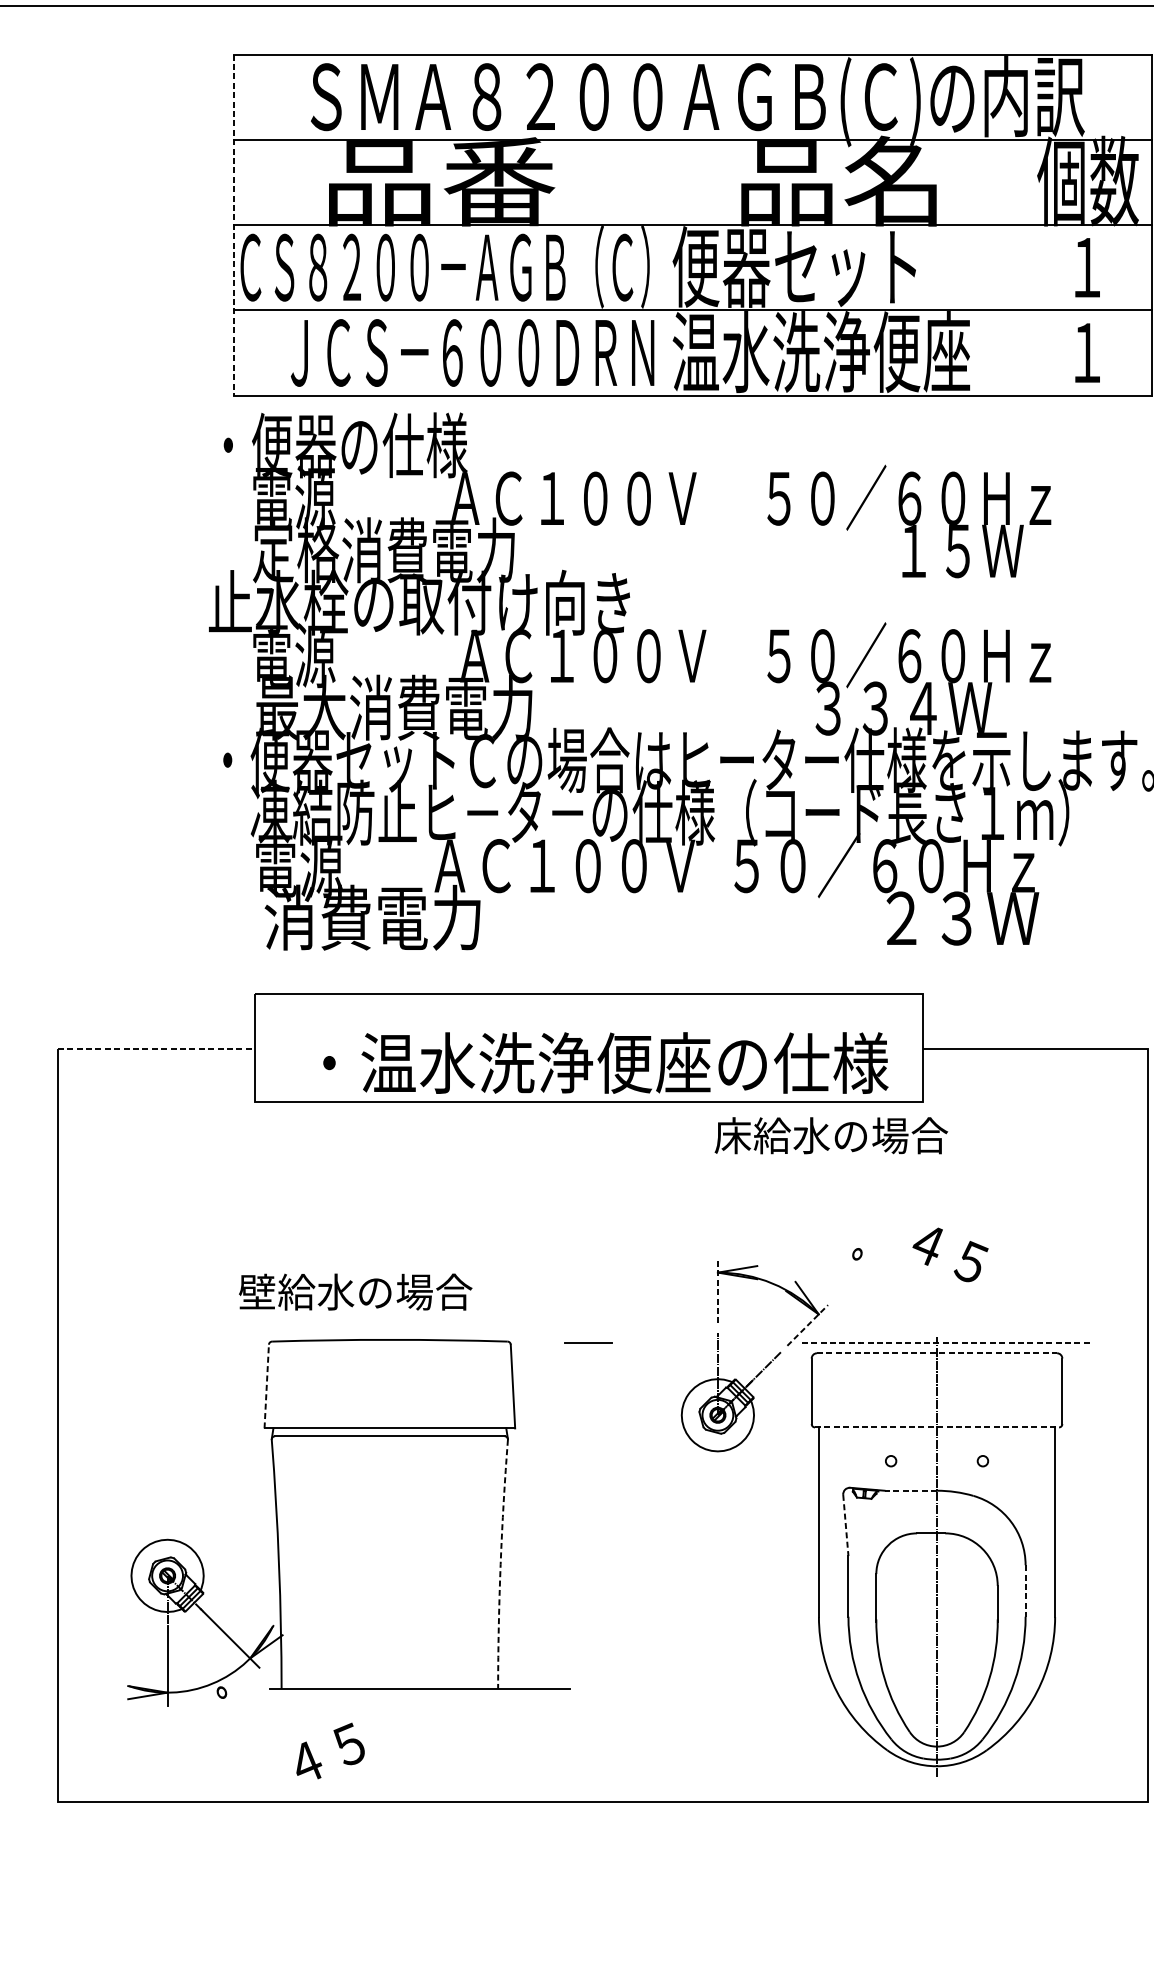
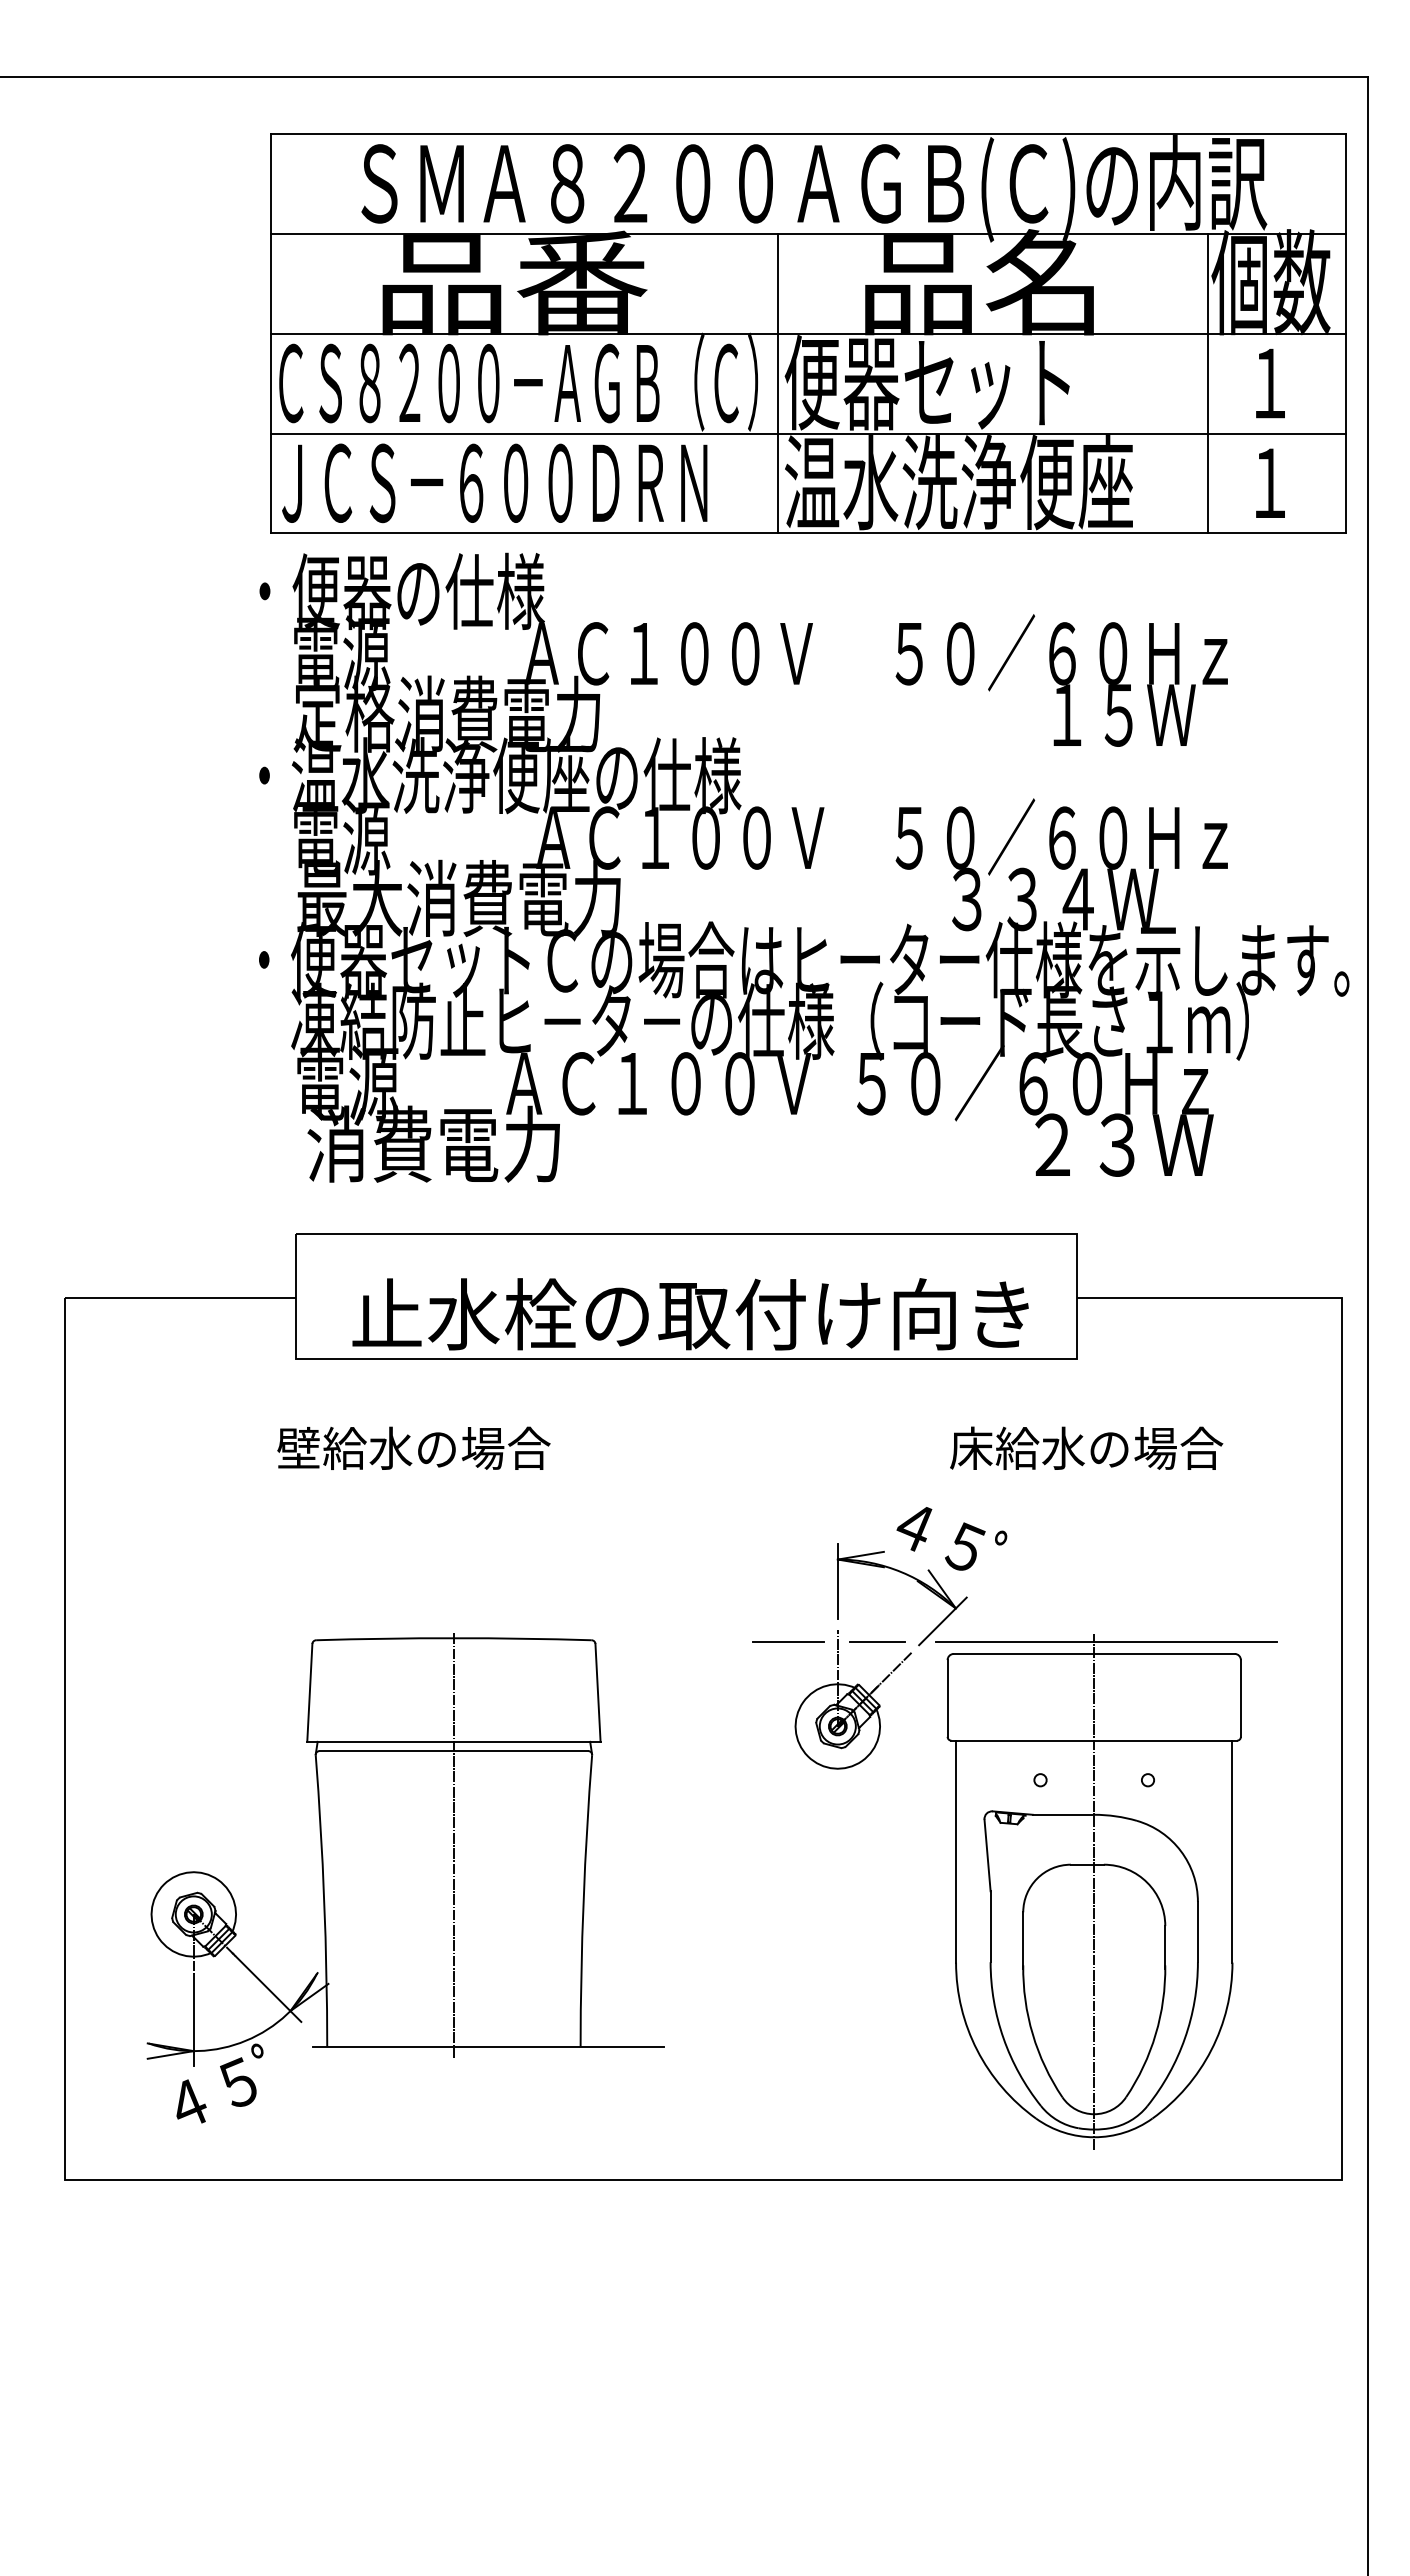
line: (233, 224) -> (271, 333), dashed -> solid
line: (666, 267) -> (777, 383), added
line: (1033, 267) -> (1207, 383), added
text: (472, 353) -> (494, 483), moved
text: (421, 602) -> (491, 775), 止水栓の取付け向き -> ・温水洗浄便座の仕様
line: (157, 1049) -> (181, 1298), dashed -> solid
text: (595, 1063) -> (694, 1314), ・温水洗浄便座の仕様 -> 止水栓の取付け向き
text: (831, 1135) -> (1086, 1447), moved
text: (950, 1254) -> (940, 1538), moved
text: (355, 1291) -> (413, 1447), moved
line: (717, 1291) -> (837, 1581), dashed -> solid
line: (807, 1325) -> (942, 1621), dashed -> solid
line: (588, 1342) -> (877, 1641), moved
line: (675, 1343) -> (788, 1642), added
line: (948, 1343) -> (1107, 1642), dashed -> solid
line: (937, 1352) -> (1094, 1653), dashed -> solid
line: (266, 1386) -> (309, 1692), dashed -> solid
line: (937, 1427) -> (1094, 1740), dashed -> solid
line: (910, 1490) -> (1063, 1814), dashed -> solid
line: (389, 1516) -> (453, 1845), added
line: (845, 1525) -> (987, 1855), dashed -> solid
arc: (500, 1563) -> (583, 1900), dashed -> solid
line: (1025, 1591) -> (1197, 1932), dashed -> solid
text: (330, 1751) -> (216, 2090), moved

